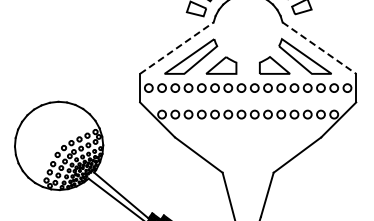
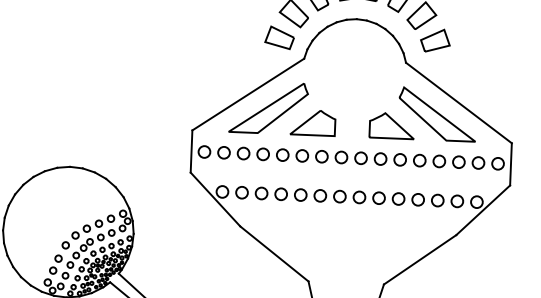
line: (176, 48) -> (247, 95), dashed -> solid
line: (319, 48) -> (459, 103), dashed -> solid

